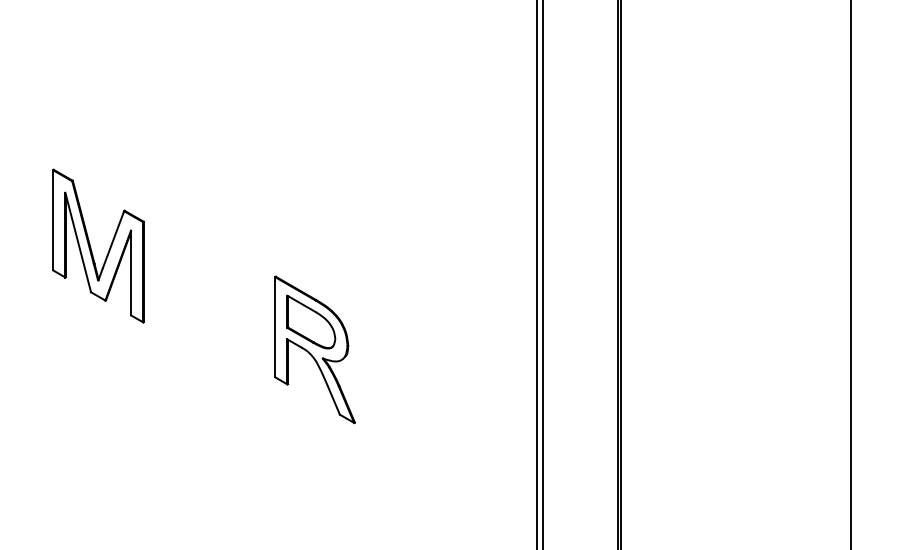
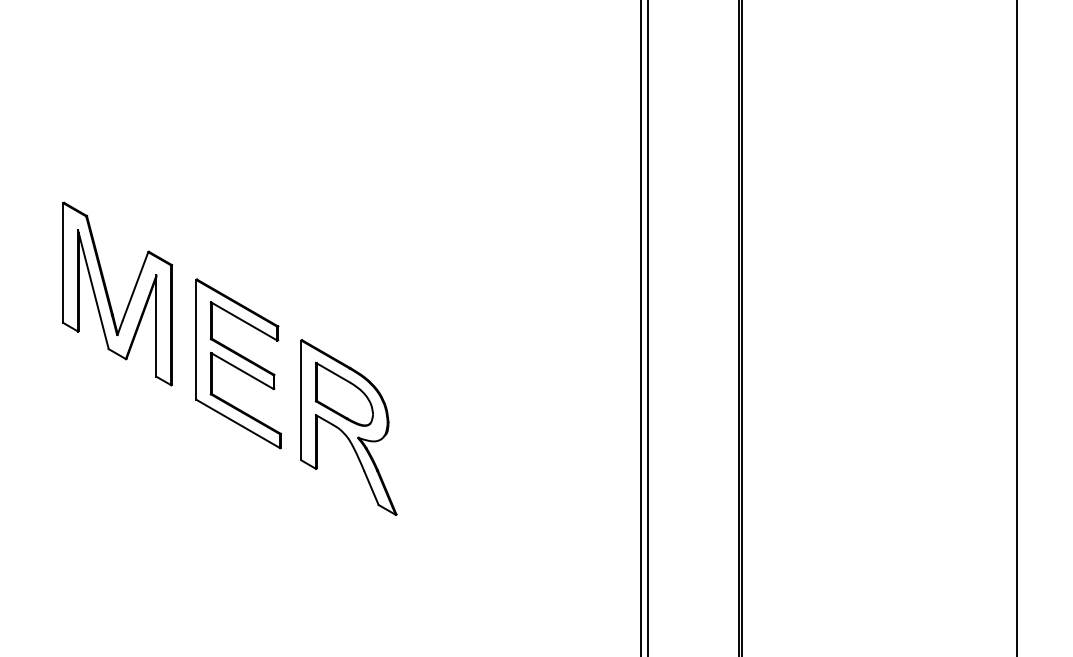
part: (199, 304) -> (238, 363), added
part: (314, 349) -> (348, 427), moved

